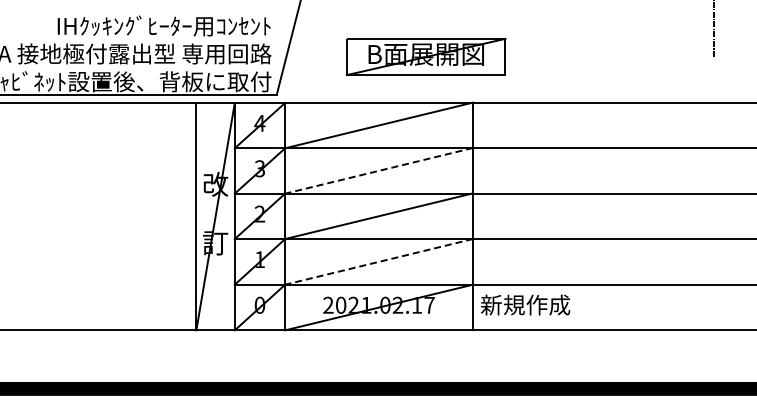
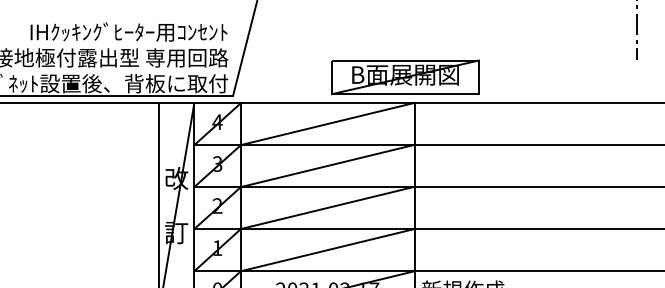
part: (425, 56) -> (404, 76), moved
line: (379, 170) -> (328, 165), dashed -> solid
line: (379, 261) -> (328, 249), dashed -> solid

